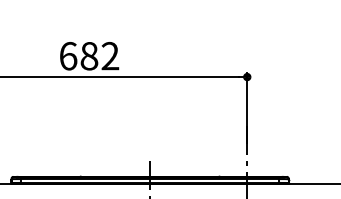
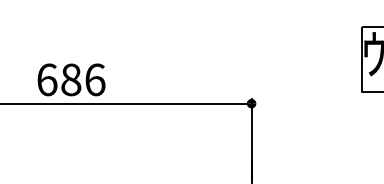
text: (110, 55) -> (95, 79), 682 -> 686

